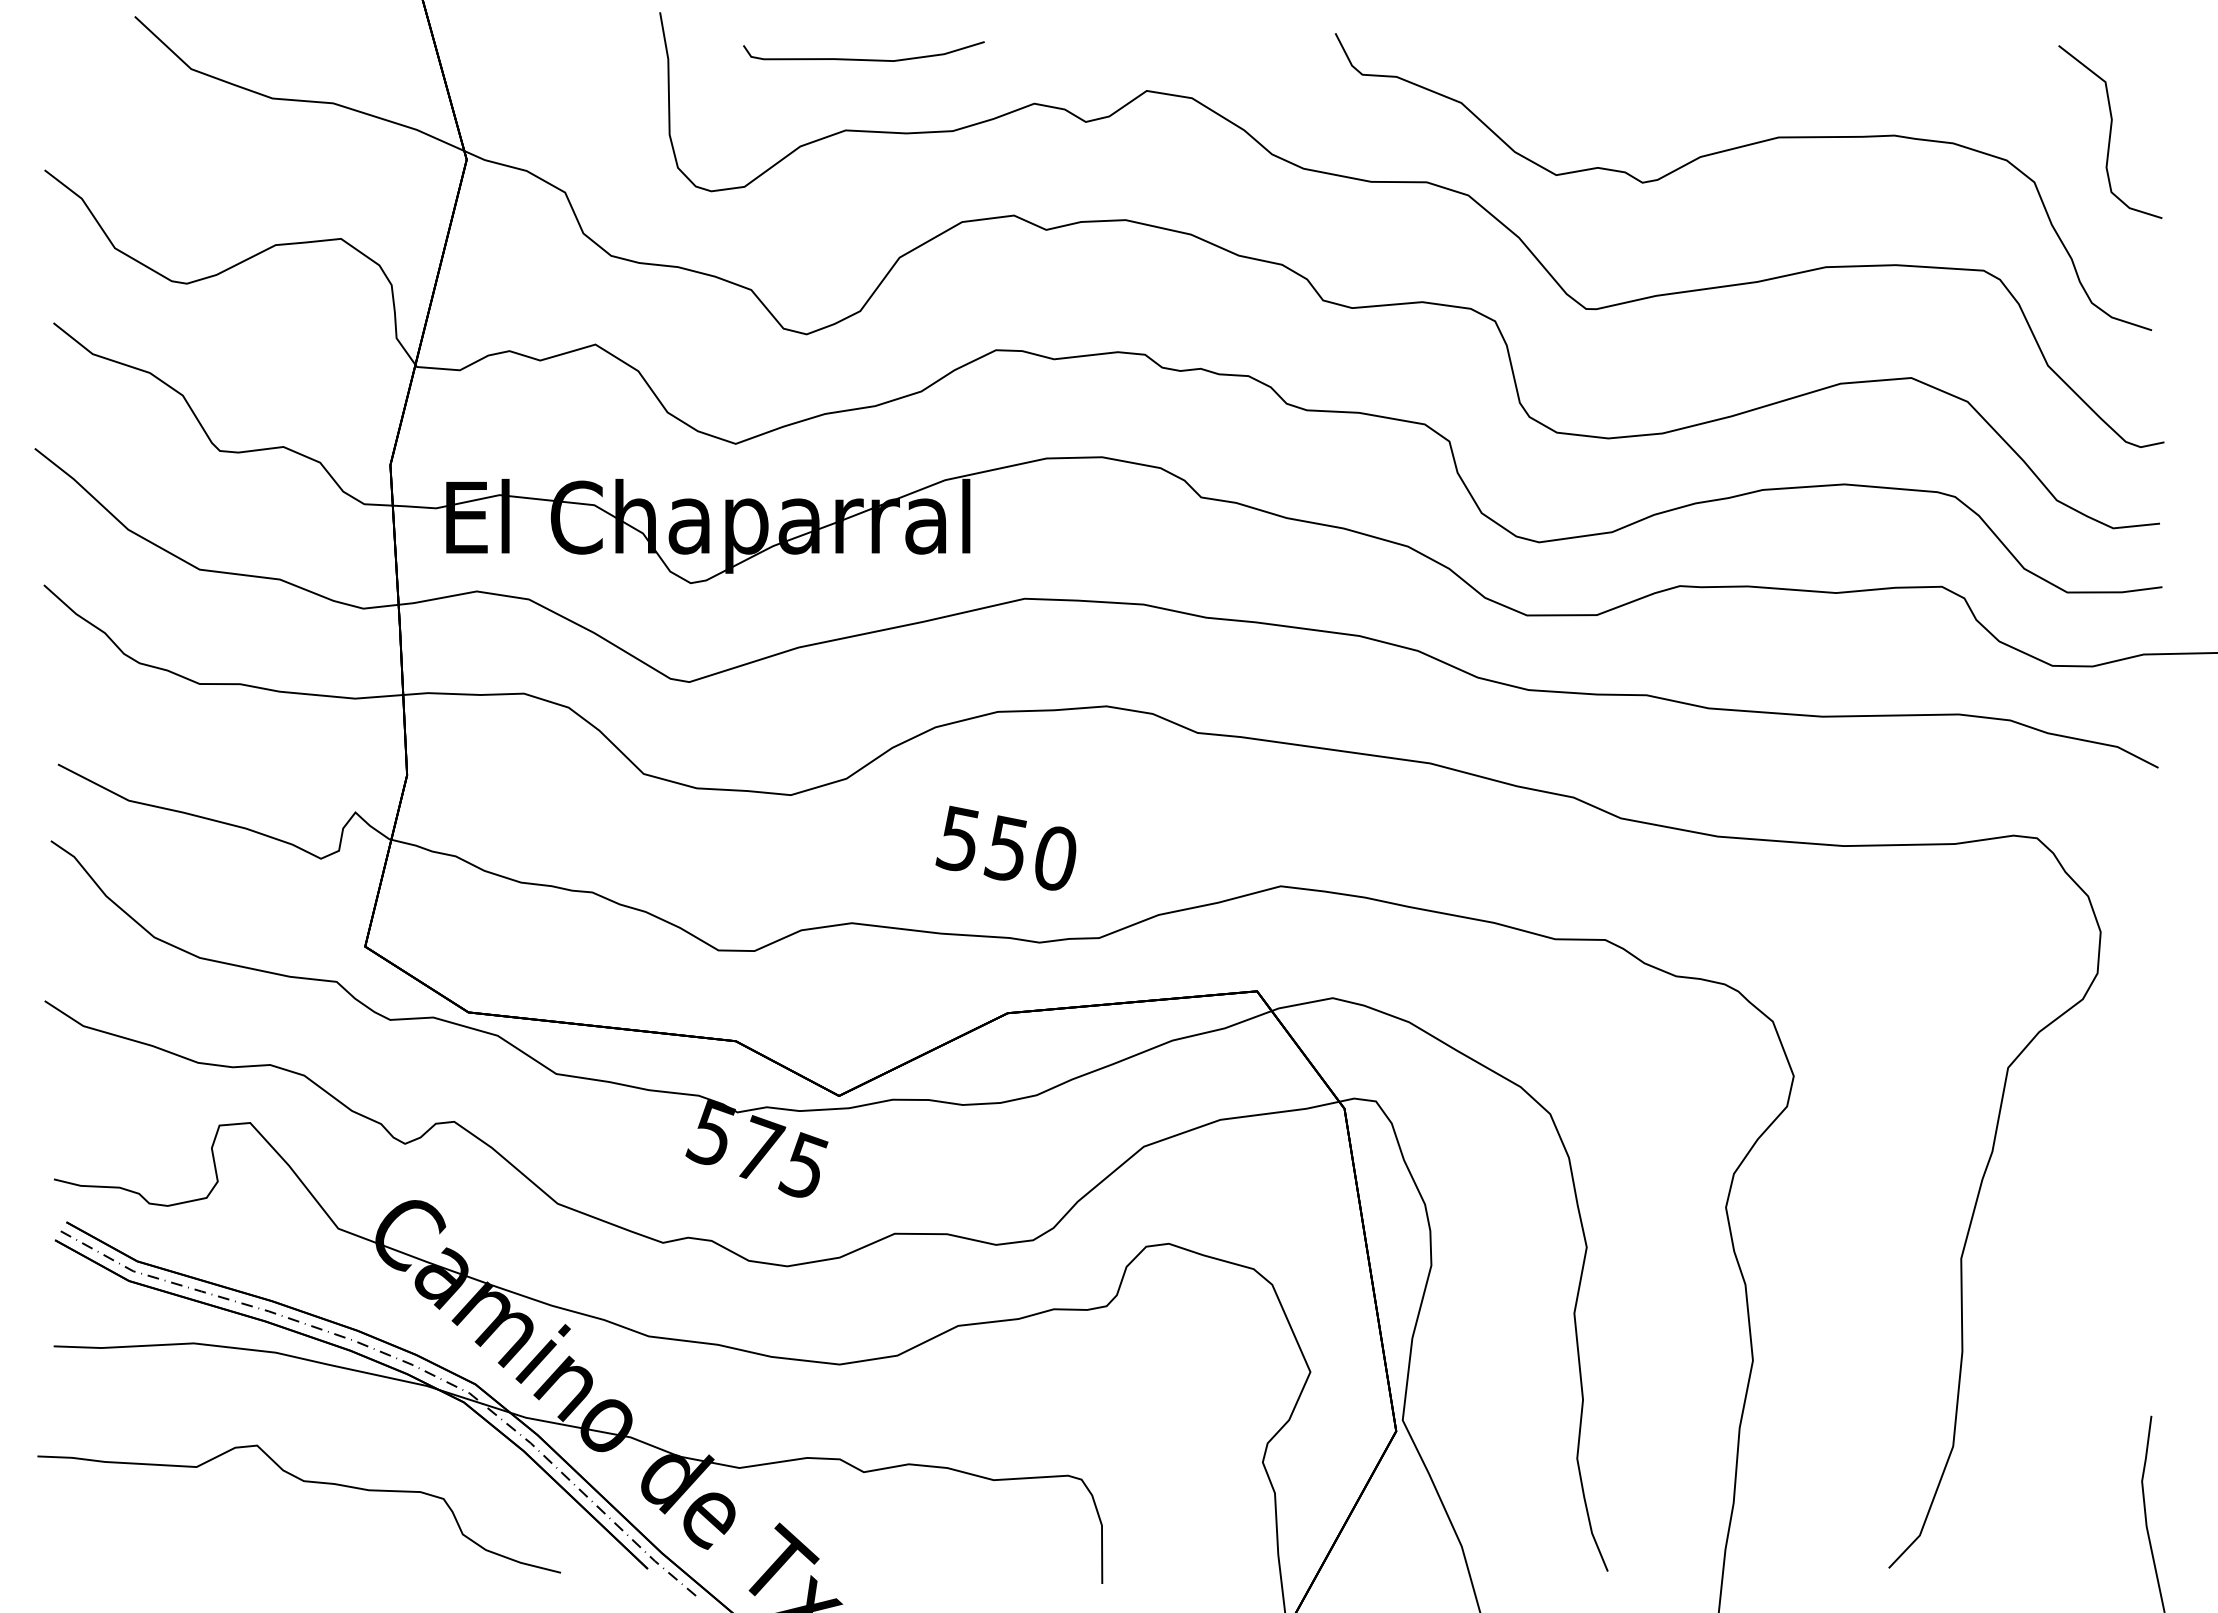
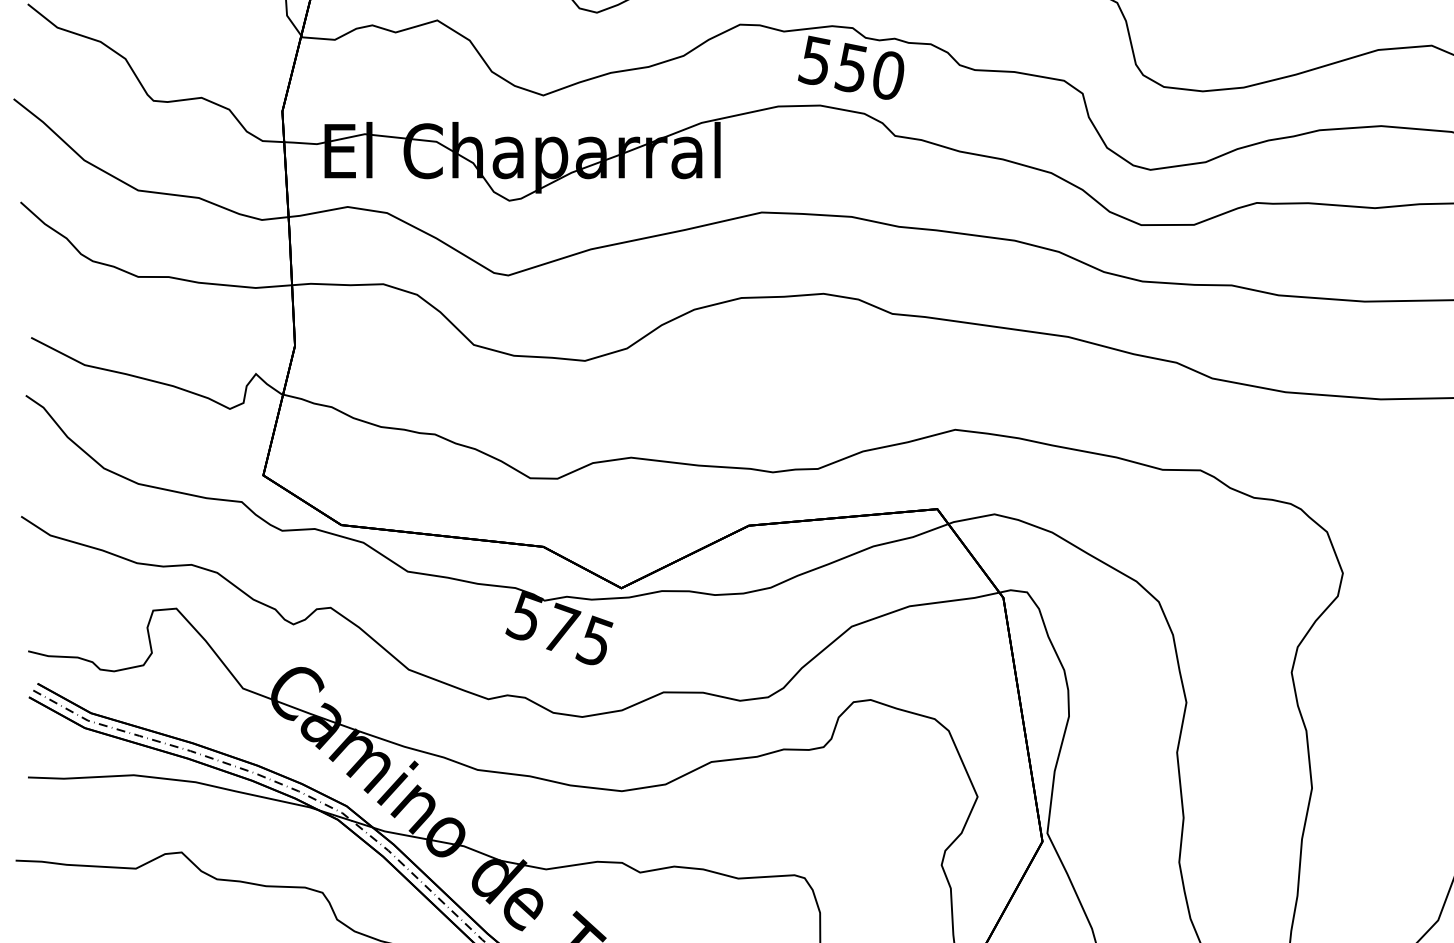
text: (1005, 847) -> (850, 67), moved

